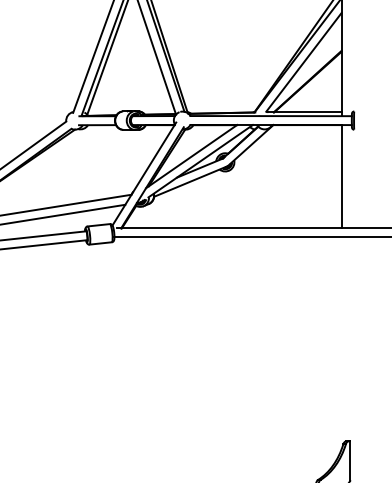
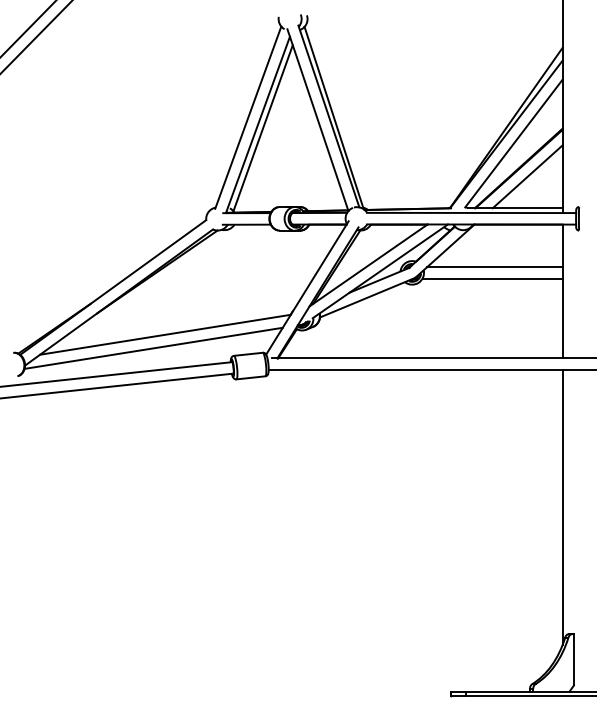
line: (314, 87) -> (527, 176), added
line: (288, 158) -> (494, 267), added
line: (287, 166) -> (492, 278), added
line: (341, 343) -> (562, 507), added

